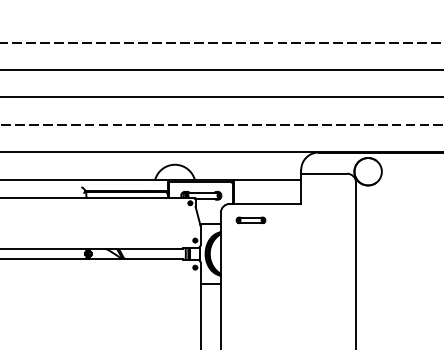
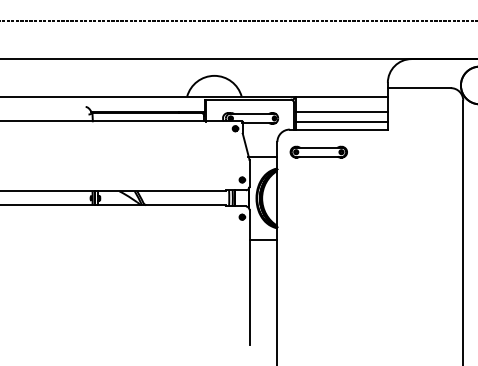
line: (267, 190) -> (341, 111), added
line: (267, 198) -> (341, 122), added
part: (250, 220) -> (318, 152), size x1.43

